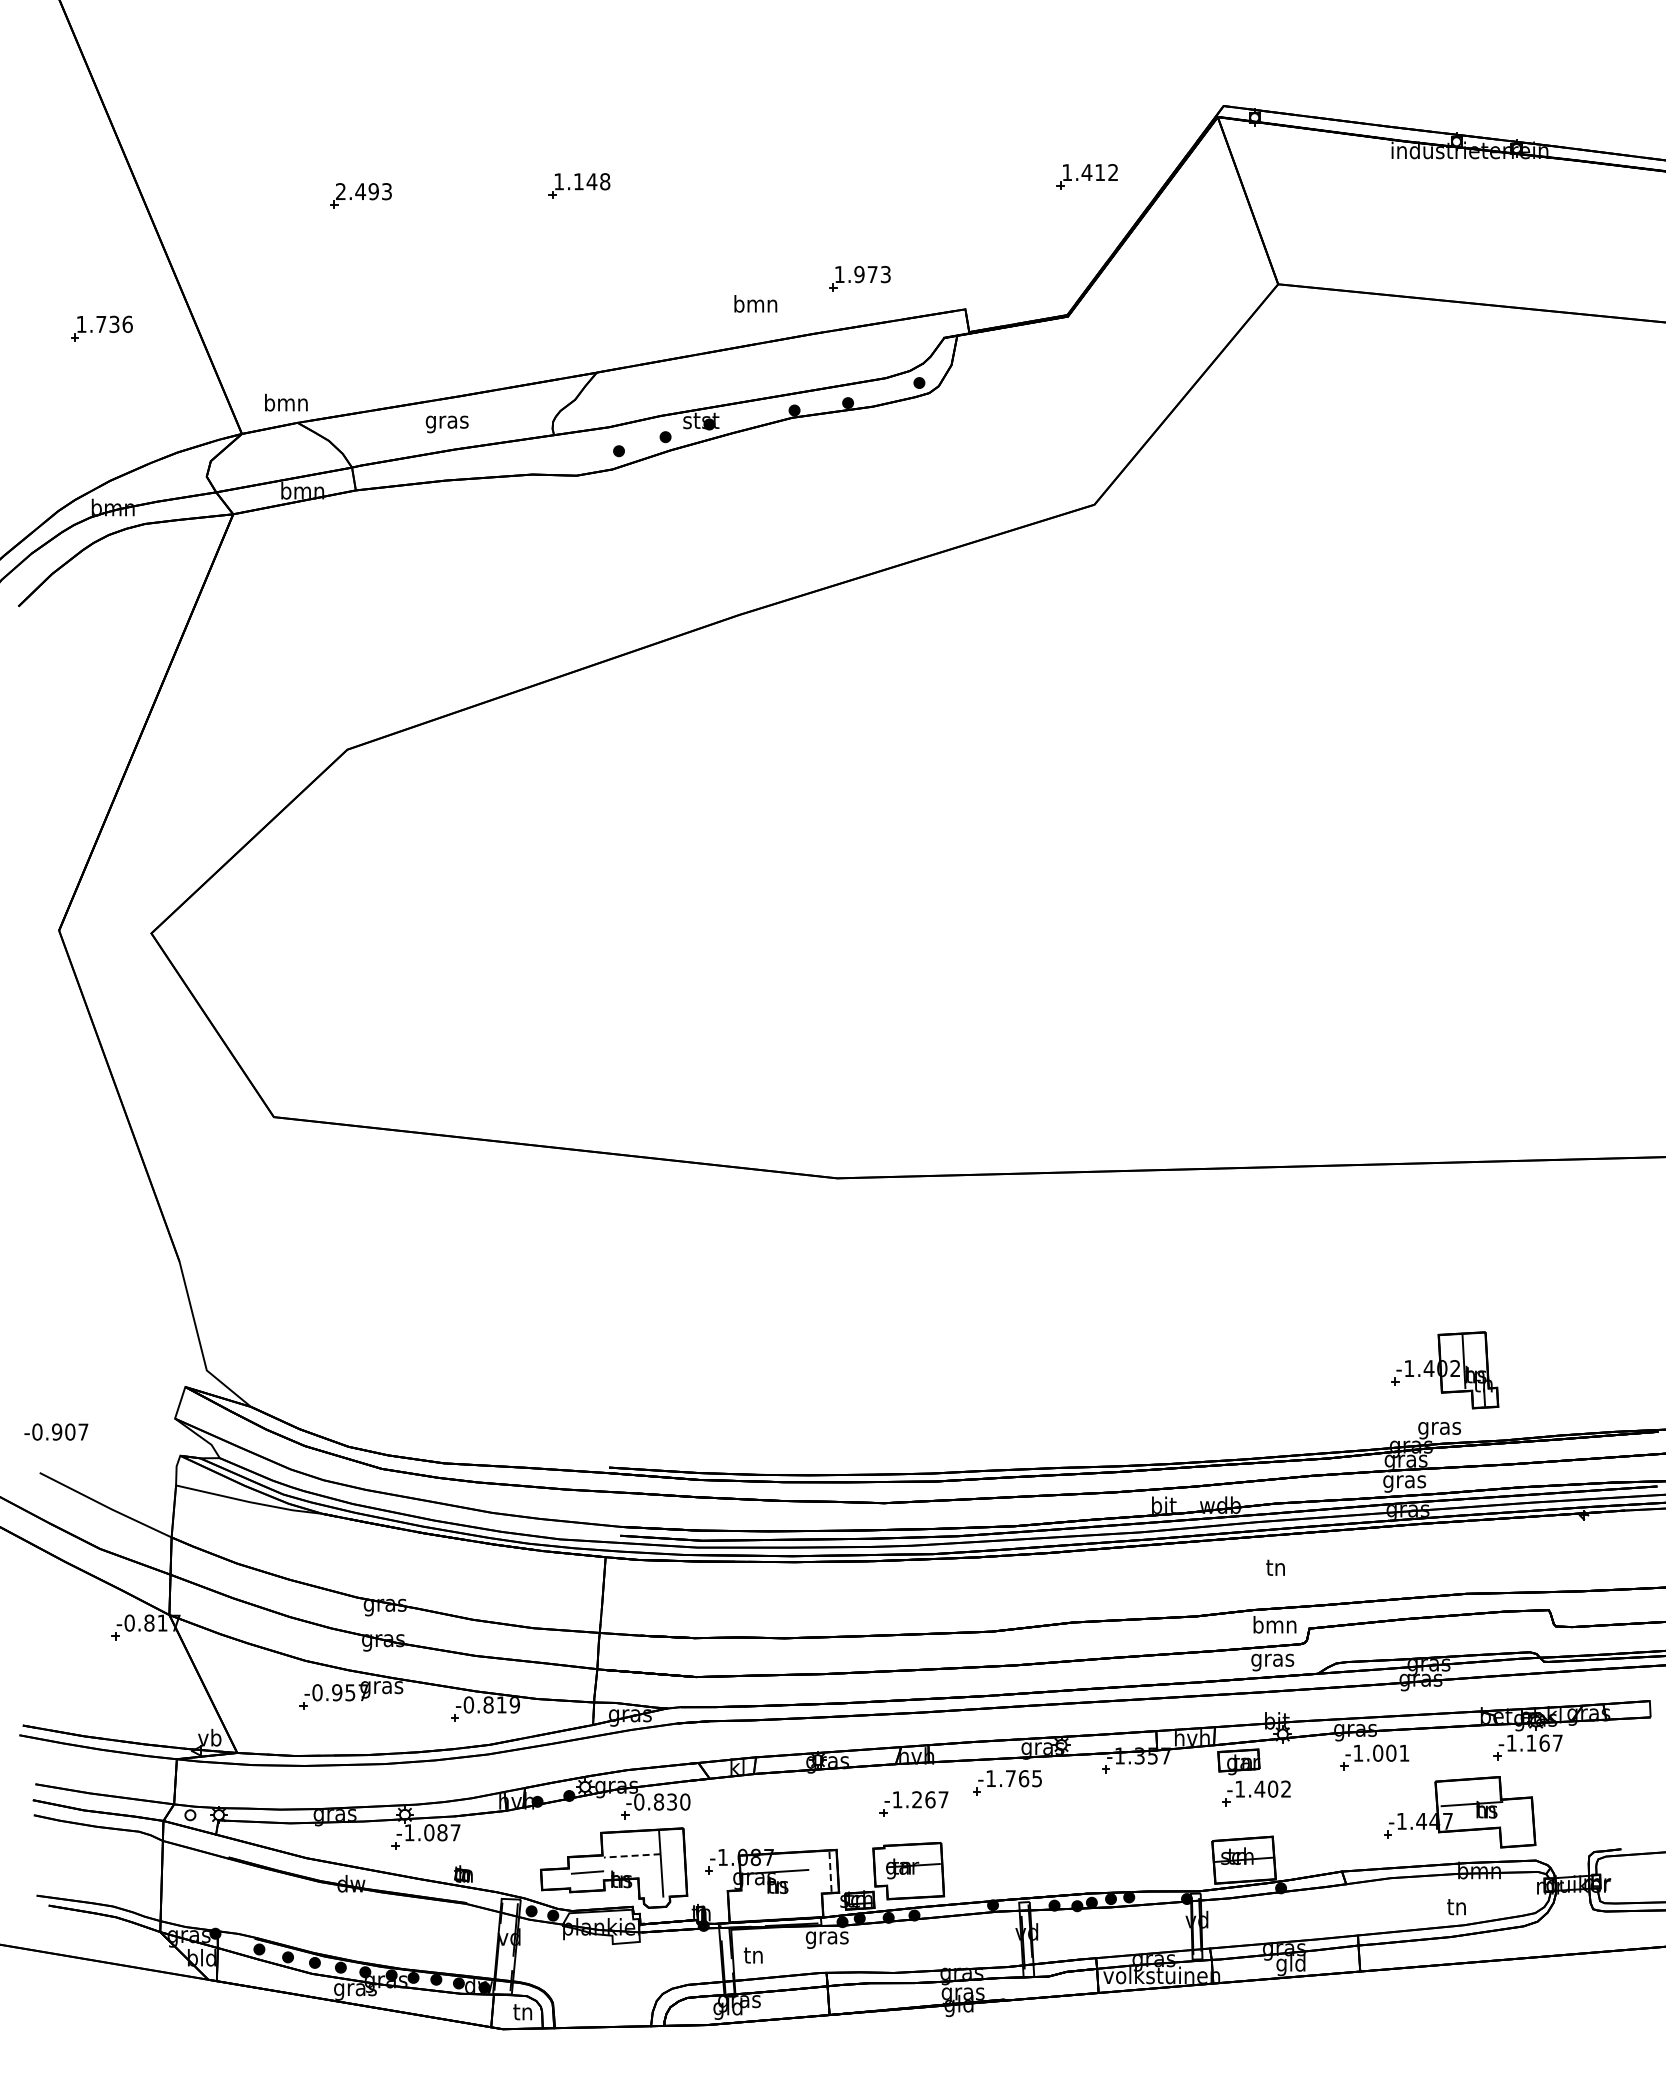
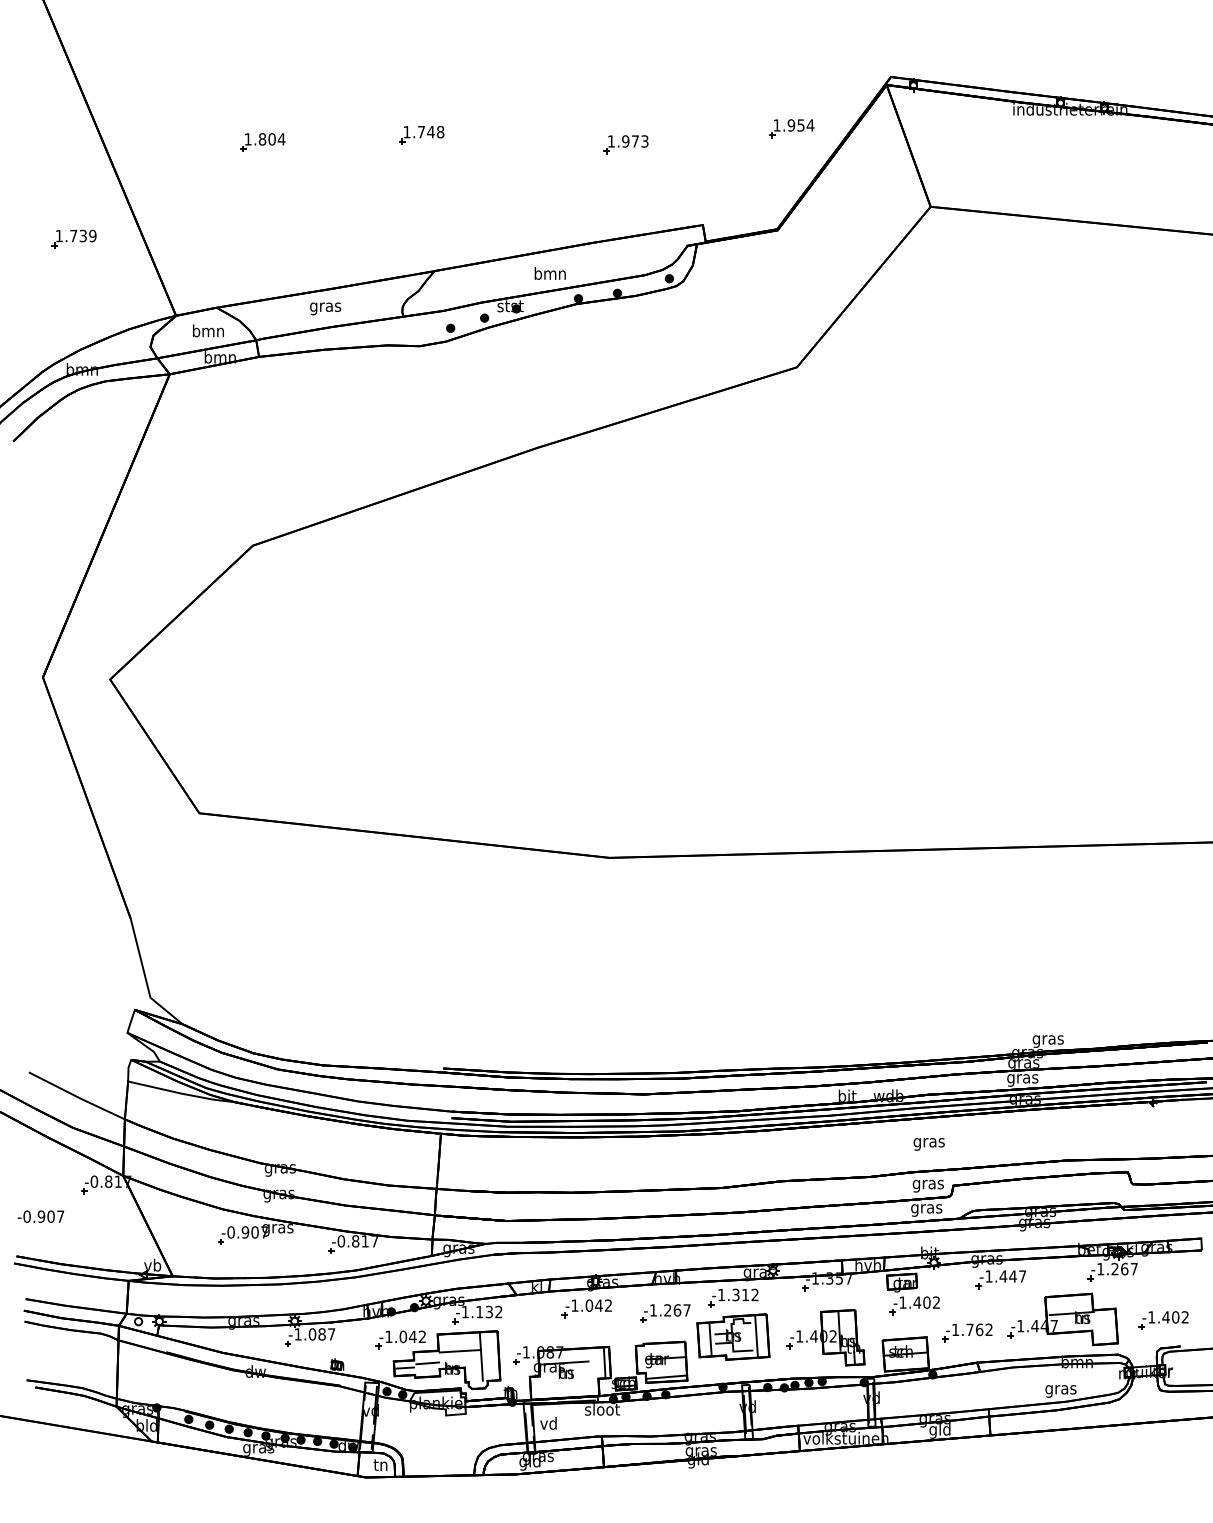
text: (1099, 172) -> (800, 125), 1.412 -> 1.954
text: (578, 181) -> (421, 131), 1.148 -> 1.748
text: (364, 191) -> (265, 139), 2.493 -> 1.804
part: (859, 278) -> (625, 144), moved
text: (755, 303) -> (550, 273), moved
text: (127, 324) -> (92, 236), 1.736 -> 1.739
text: (286, 402) -> (208, 330), moved
part: (1445, 1370) -> (826, 1337), moved
text: (56, 1431) -> (41, 1216), moved
text: (1275, 1569) -> (928, 1142), tn -> gras
text: (1274, 1627) -> (928, 1184), bmn -> gras
text: (350, 1692) -> (255, 1232), -0.957 -> -0.907
text: (514, 1705) -> (374, 1241), -0.819 -> -0.817
text: (1531, 1742) -> (1115, 1268), -1.167 -> -1.267
text: (1390, 1752) -> (1012, 1275), -1.001 -> -1.447
text: (1023, 1778) -> (745, 1294), -1.765 -> -1.312
part: (805, 1797) -> (586, 1308), added
text: (662, 1801) -> (482, 1311), -0.830 -> -1.132
part: (1597, 1813) -> (1163, 1320), added
part: (1328, 1830) -> (967, 1332), added
part: (1006, 1836) -> (732, 1337), added
part: (550, 1840) -> (400, 1340), added
line: (631, 1855) -> (459, 1350), dashed -> solid
line: (830, 1871) -> (604, 1362), dashed -> solid
line: (556, 1878) -> (405, 1367), added
line: (915, 1891) -> (666, 1377), added
text: (1456, 1909) -> (1060, 1390), tn -> gras
text: (827, 1937) -> (602, 1410), gras -> sloot
text: (753, 1954) -> (548, 1423), tn -> vd

